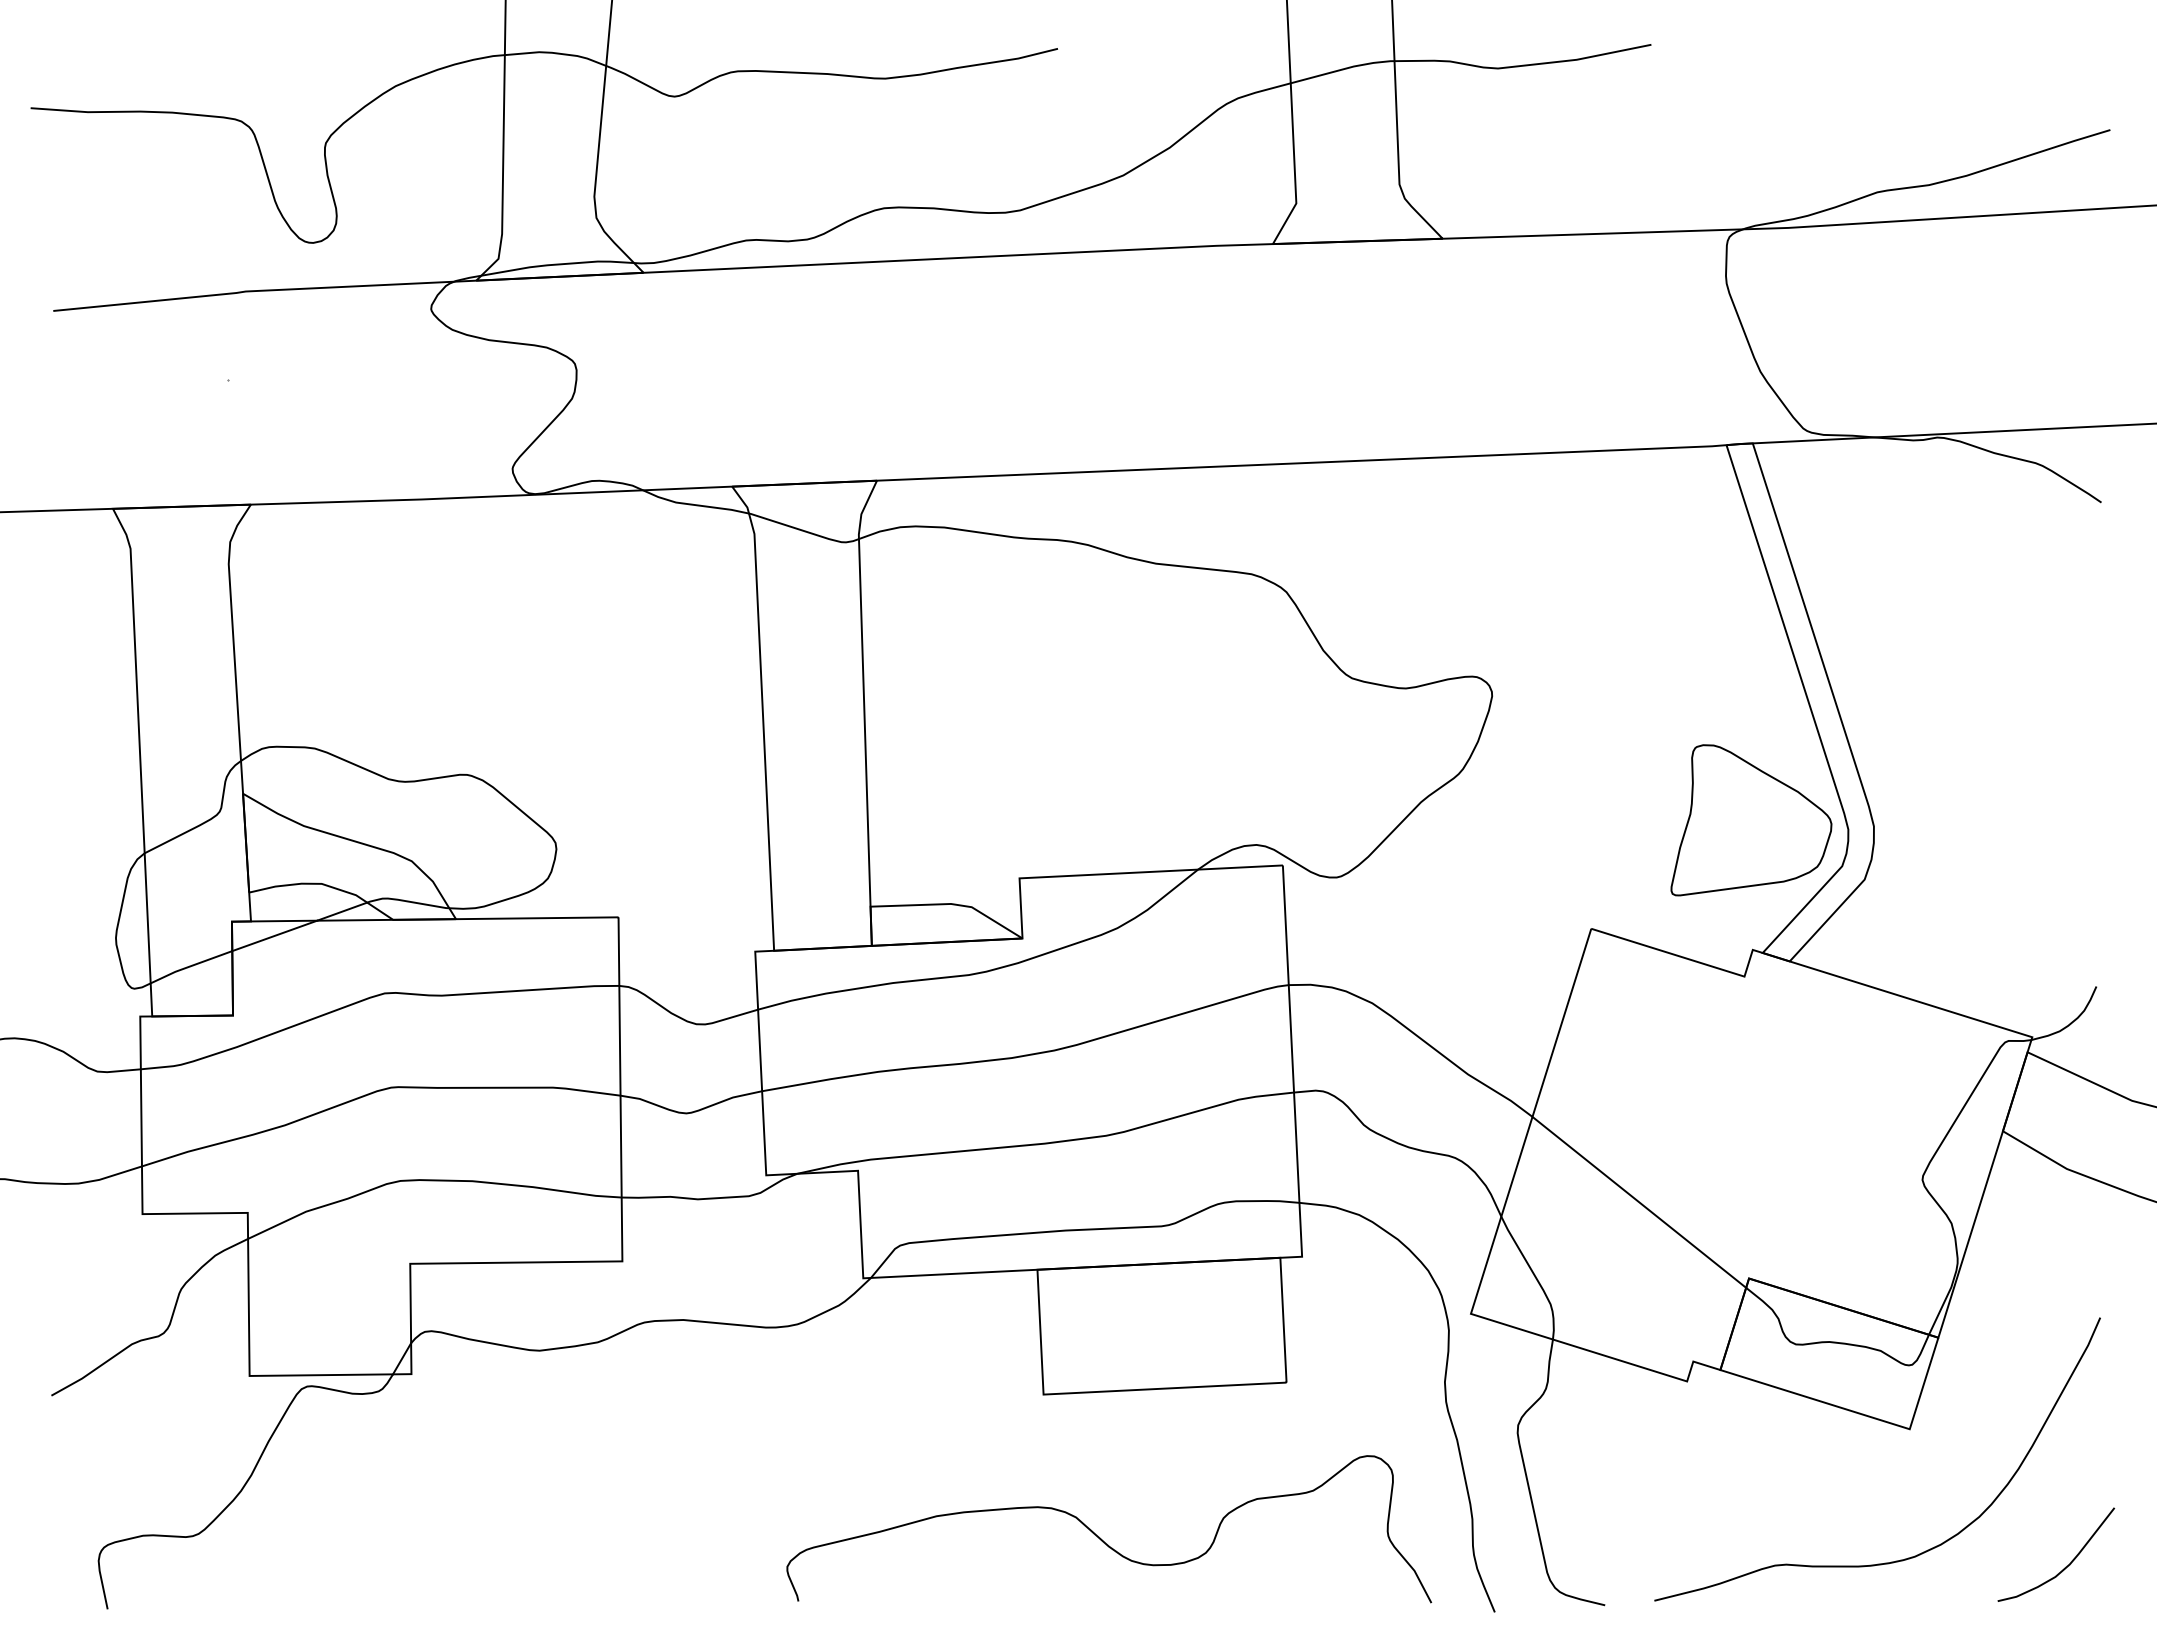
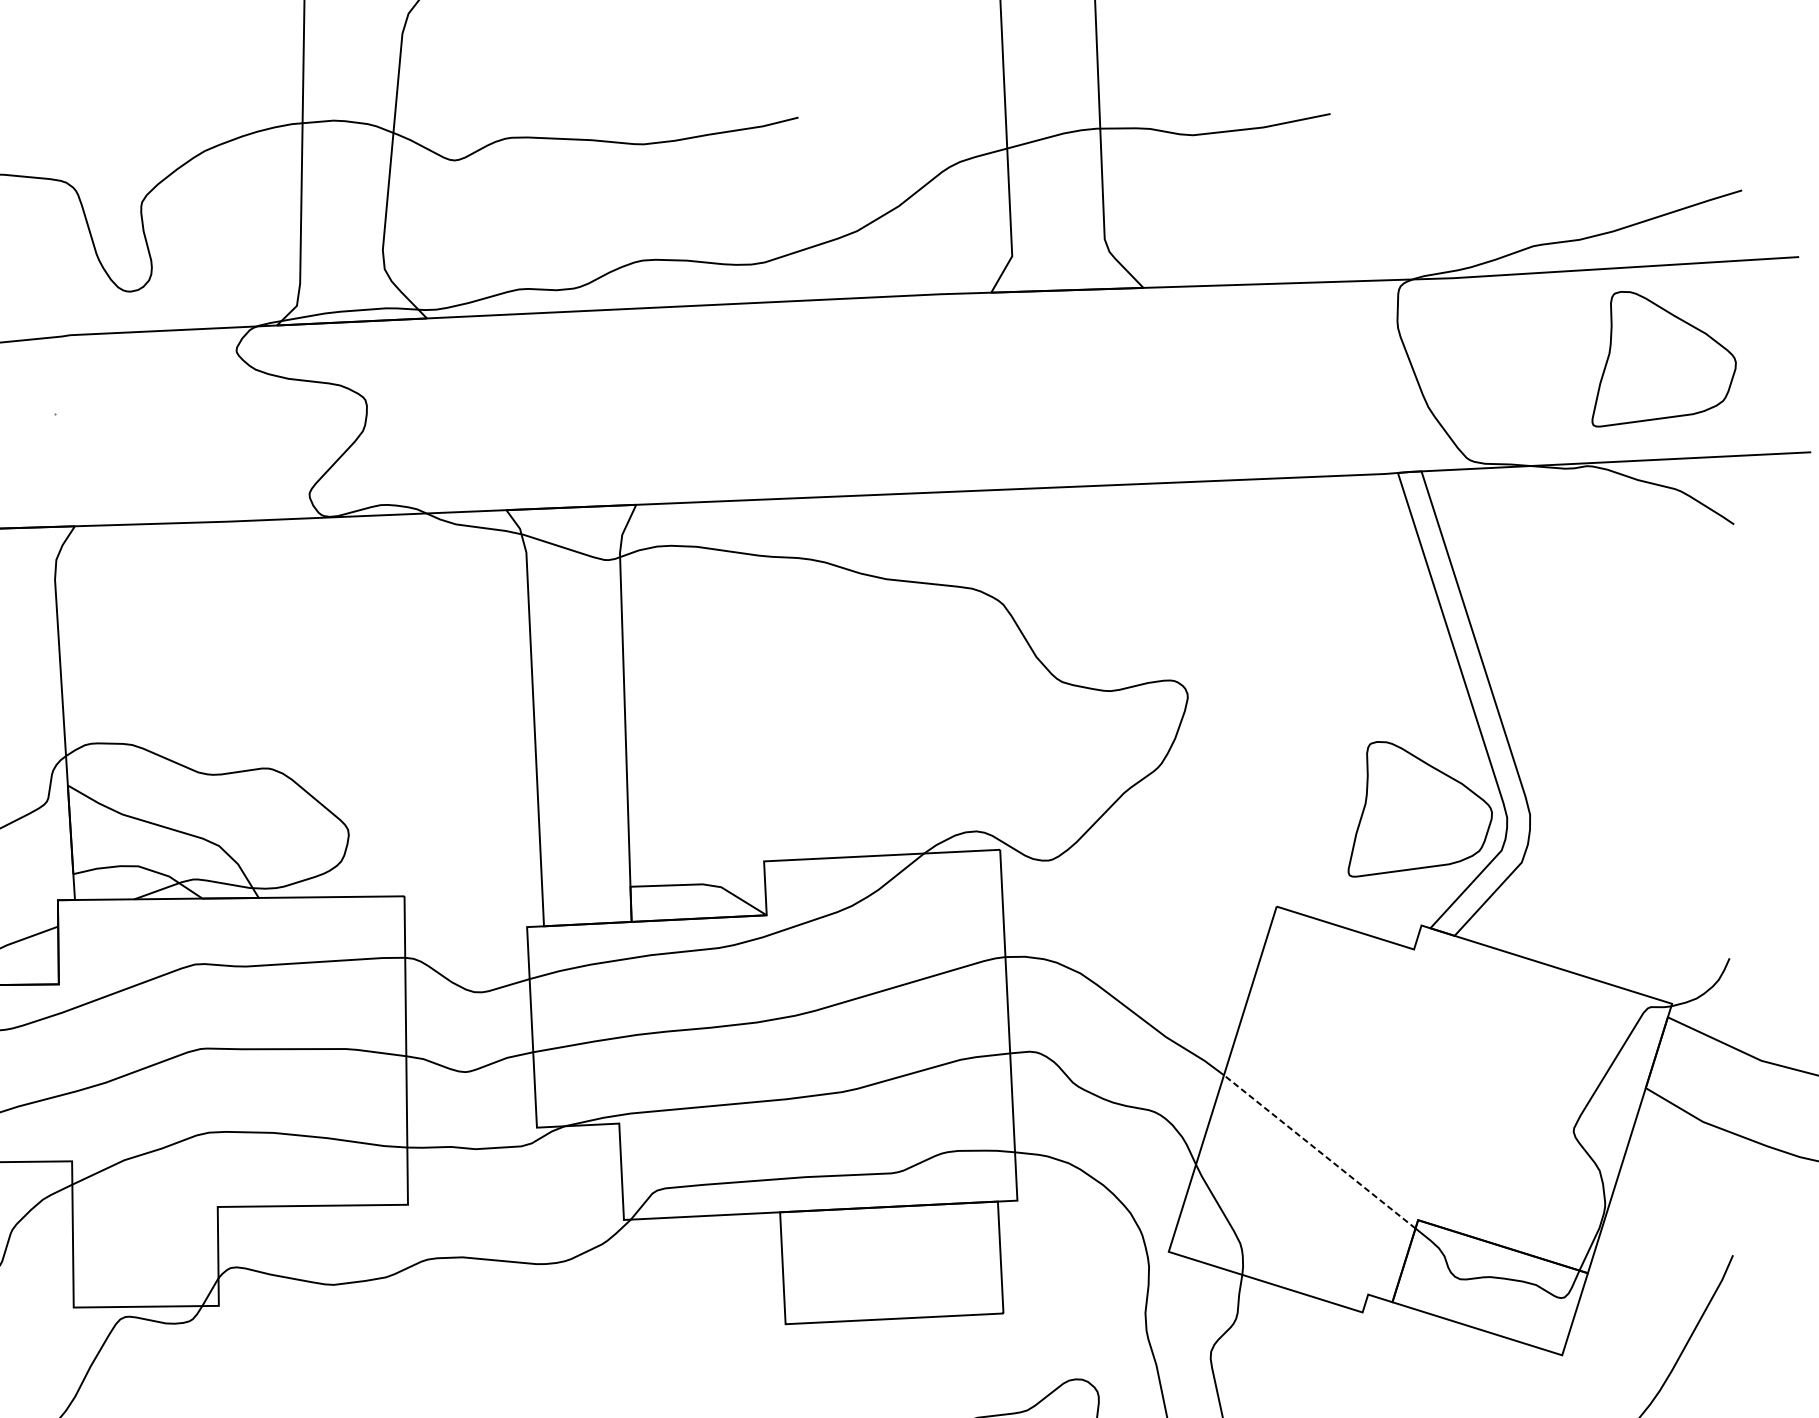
part: (2023, 318) -> (1664, 359), added
line: (274, 935) -> (96, 912), removed
line: (1639, 1202) -> (1319, 1152), solid -> dashed

